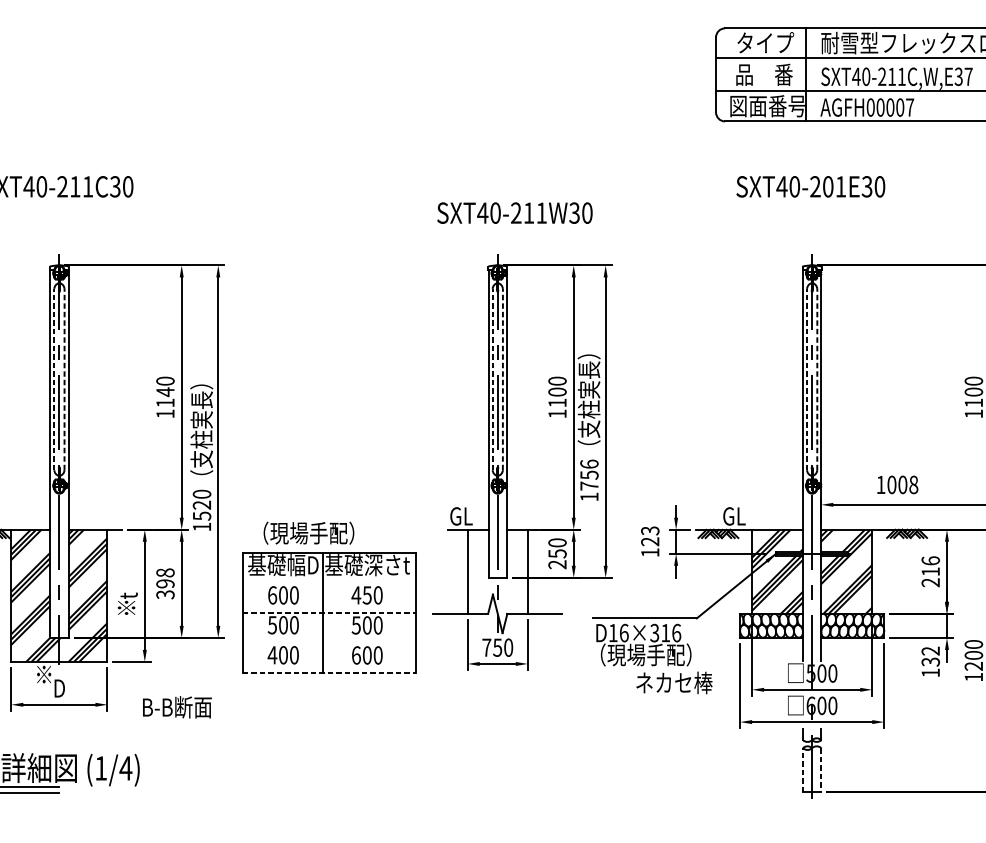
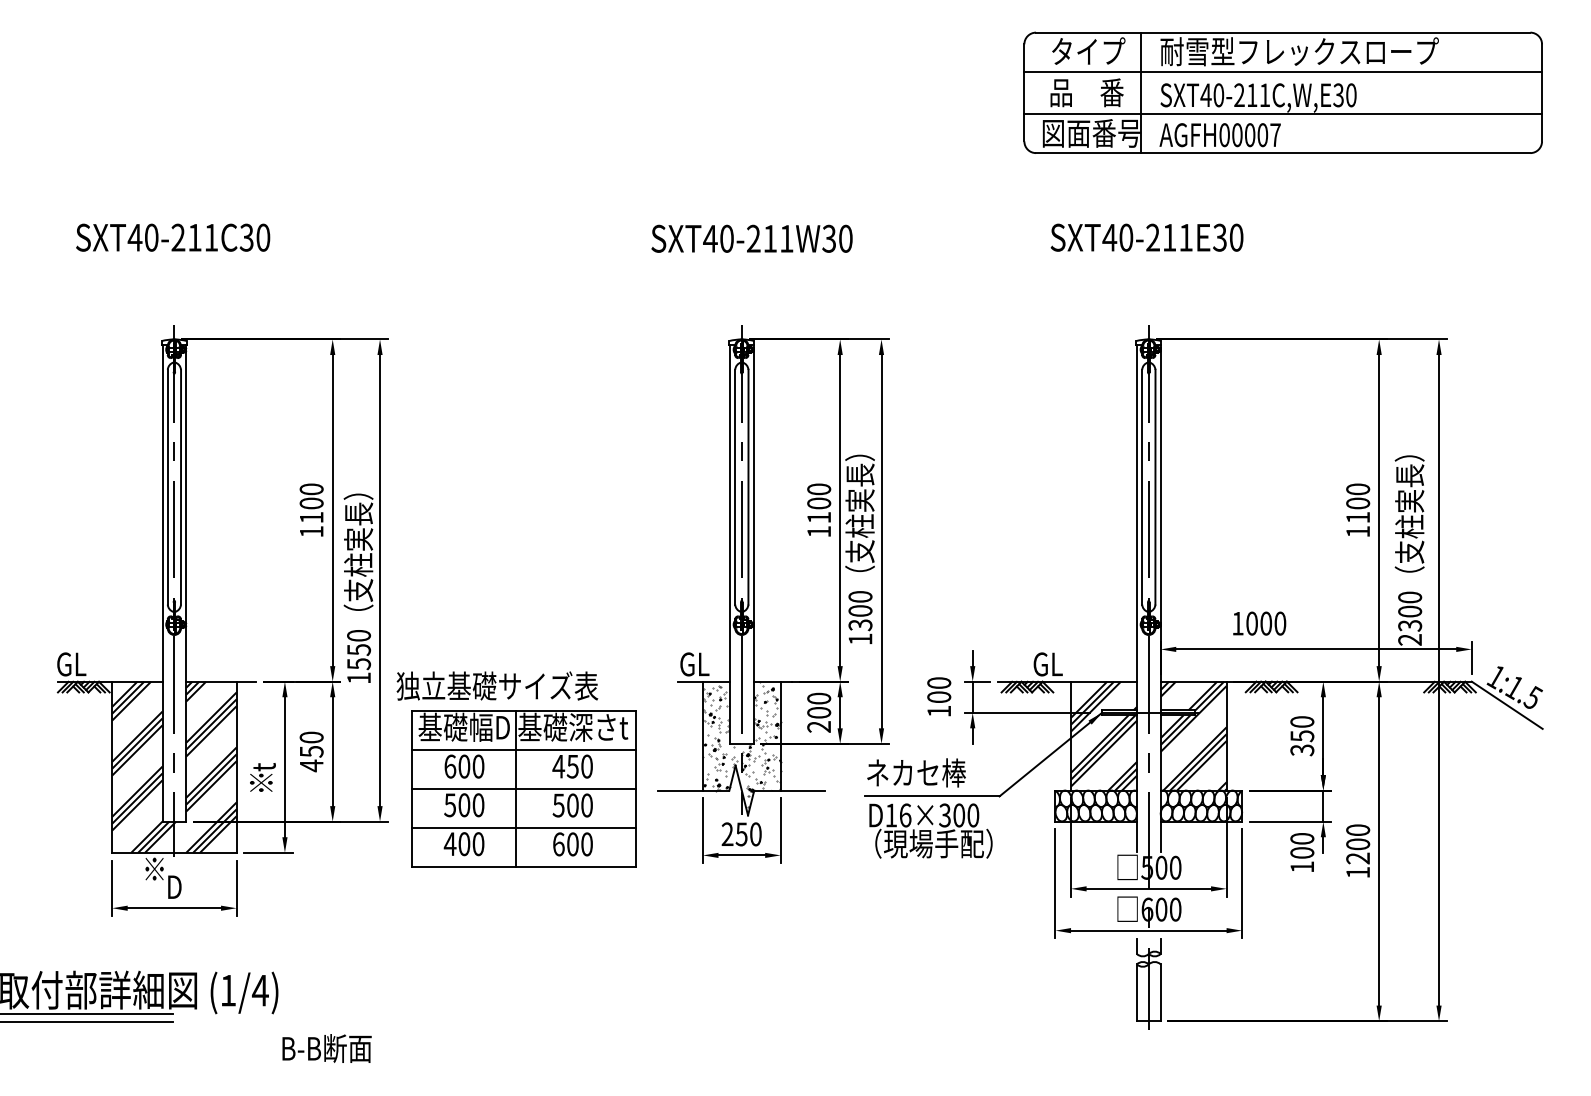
text: (968, 76) -> (1351, 95), SXT40-211C,W,E37 -> SXT40-211C,W,E30
text: (828, 186) -> (1169, 237), SXT40-201E30 -> SXT40-211E30
text: (514, 212) -> (751, 238), moved
line: (54, 378) -> (167, 486), dashed -> solid
line: (64, 378) -> (181, 486), dashed -> solid
line: (492, 378) -> (735, 486), dashed -> solid
line: (502, 378) -> (748, 486), dashed -> solid
line: (807, 378) -> (1142, 486), dashed -> solid
line: (817, 378) -> (1155, 486), dashed -> solid
text: (165, 392) -> (311, 503), 1140 -> 1100
text: (589, 475) -> (860, 611), 1756 -> 1300
text: (913, 484) -> (1280, 623), 1008 -> 1000
text: (202, 504) -> (359, 649), 1520 -> 1550
text: (309, 532) -> (497, 685), （現場手配） -> 独立基礎サイズ表
text: (650, 536) -> (939, 690), 123 -> 100
text: (557, 553) -> (819, 712), 250 -> 200
text: (930, 572) -> (1302, 736), 216 -> 350
hatch: (497, 578) -> (741, 744), added
line: (329, 582) -> (523, 750), added
text: (165, 583) -> (311, 751), 398 -> 450
line: (329, 613) -> (524, 789), dashed -> solid
text: (671, 633) -> (966, 815), D16×316 -> D16×300
line: (329, 643) -> (523, 828), added
text: (486, 647) -> (727, 833), 750 -> 250
text: (930, 656) -> (1302, 845), 132 -> 100
line: (329, 672) -> (524, 866), dashed -> solid
text: (674, 682) -> (916, 772), moved
text: (176, 707) -> (326, 1048), moved
line: (802, 769) -> (1136, 992), dashed -> solid
line: (821, 770) -> (1160, 993), dashed -> solid

